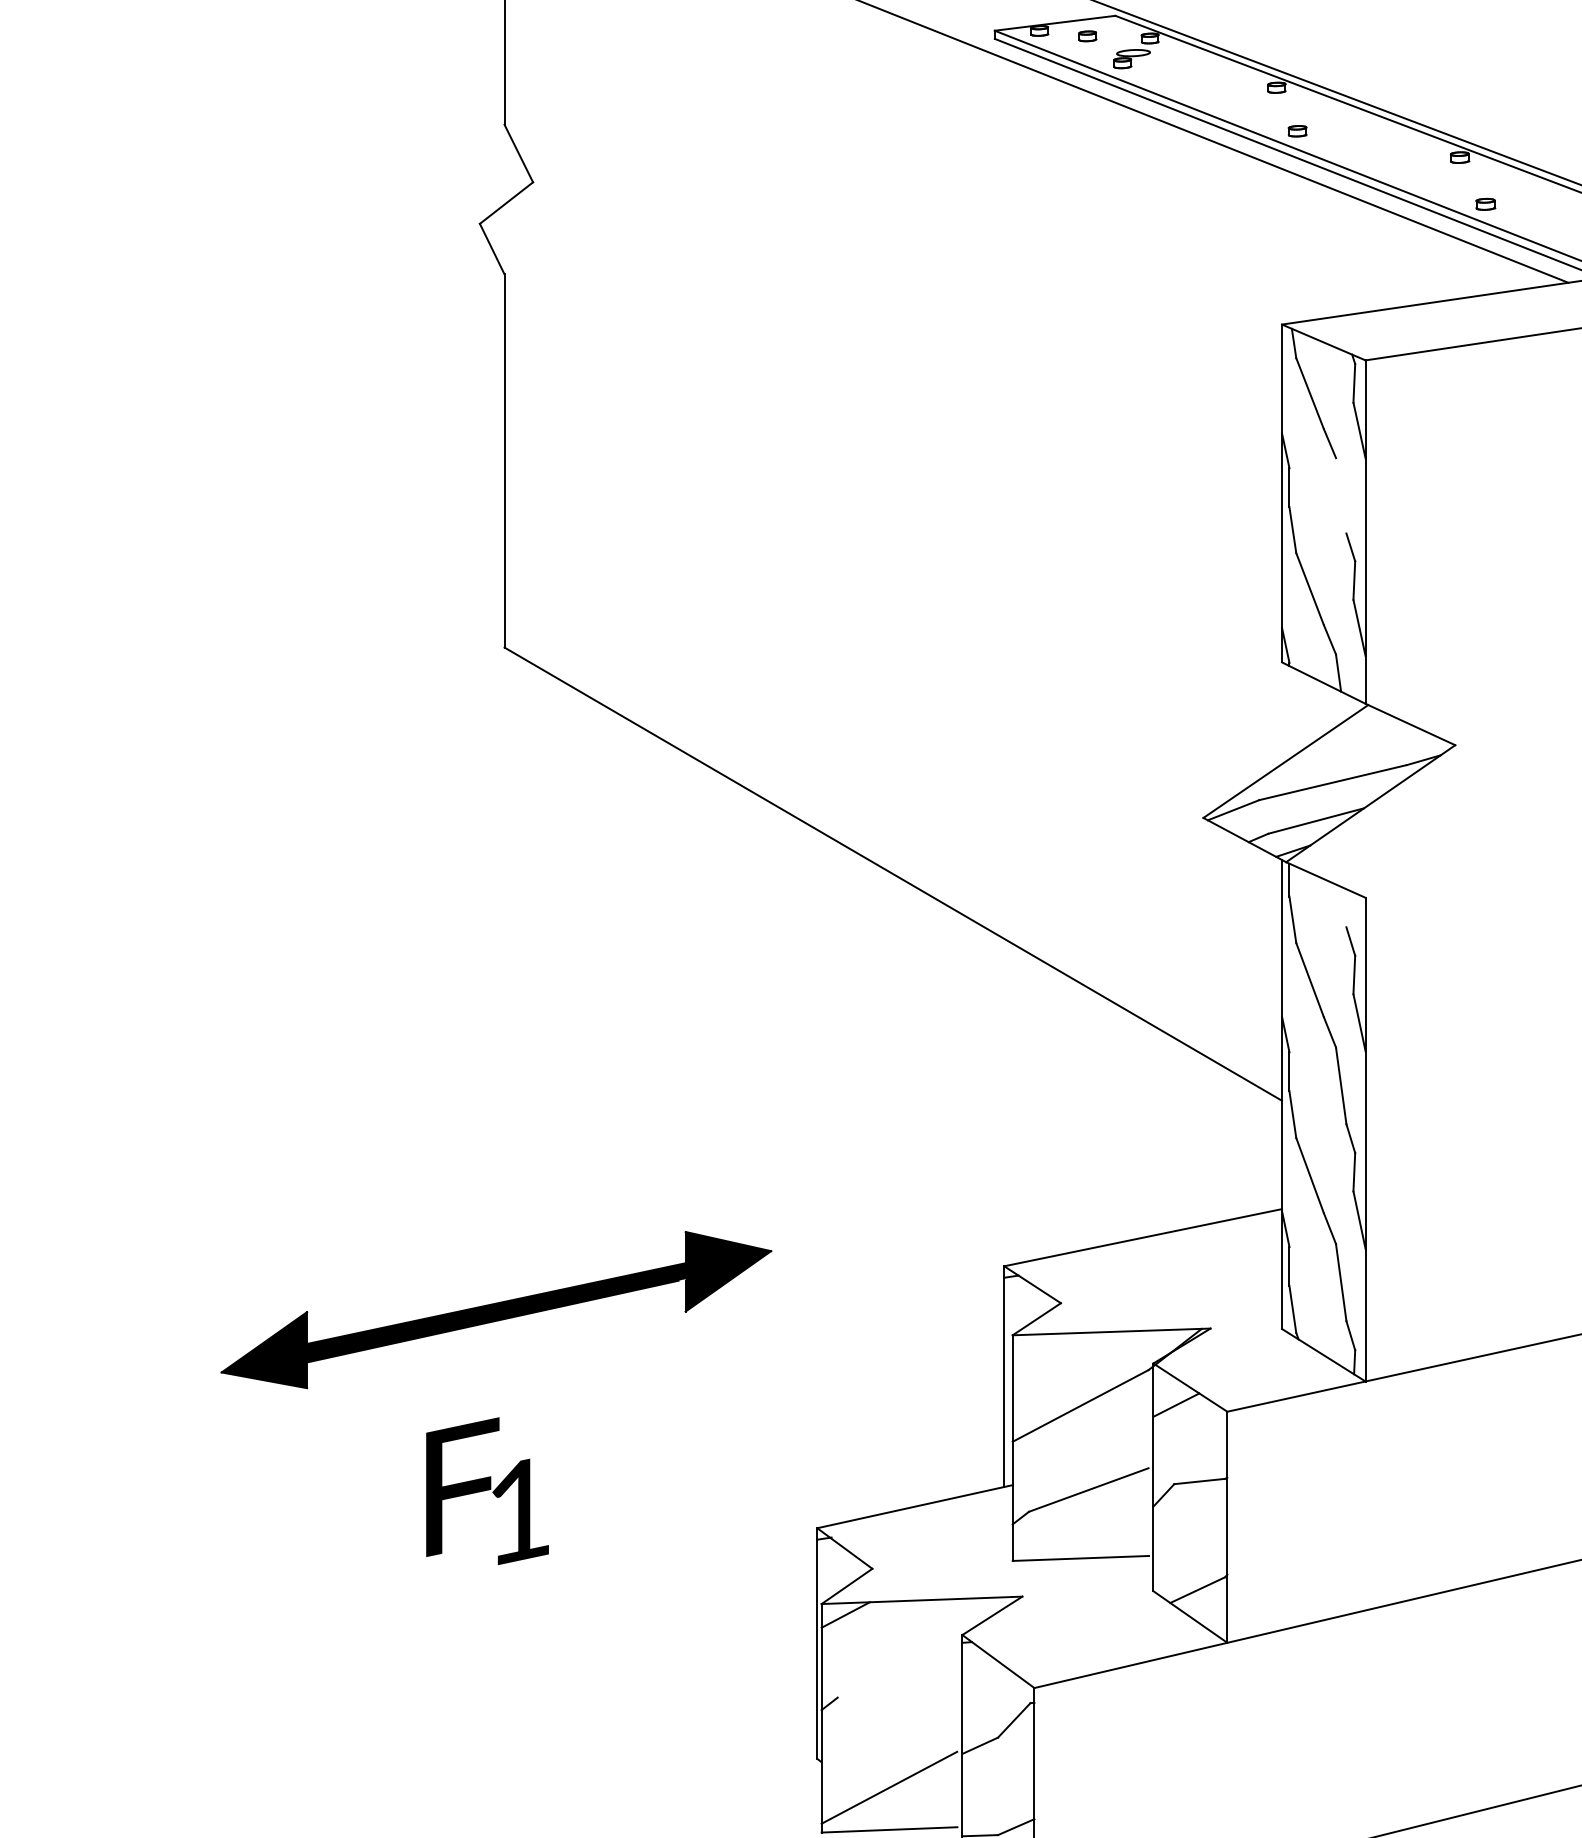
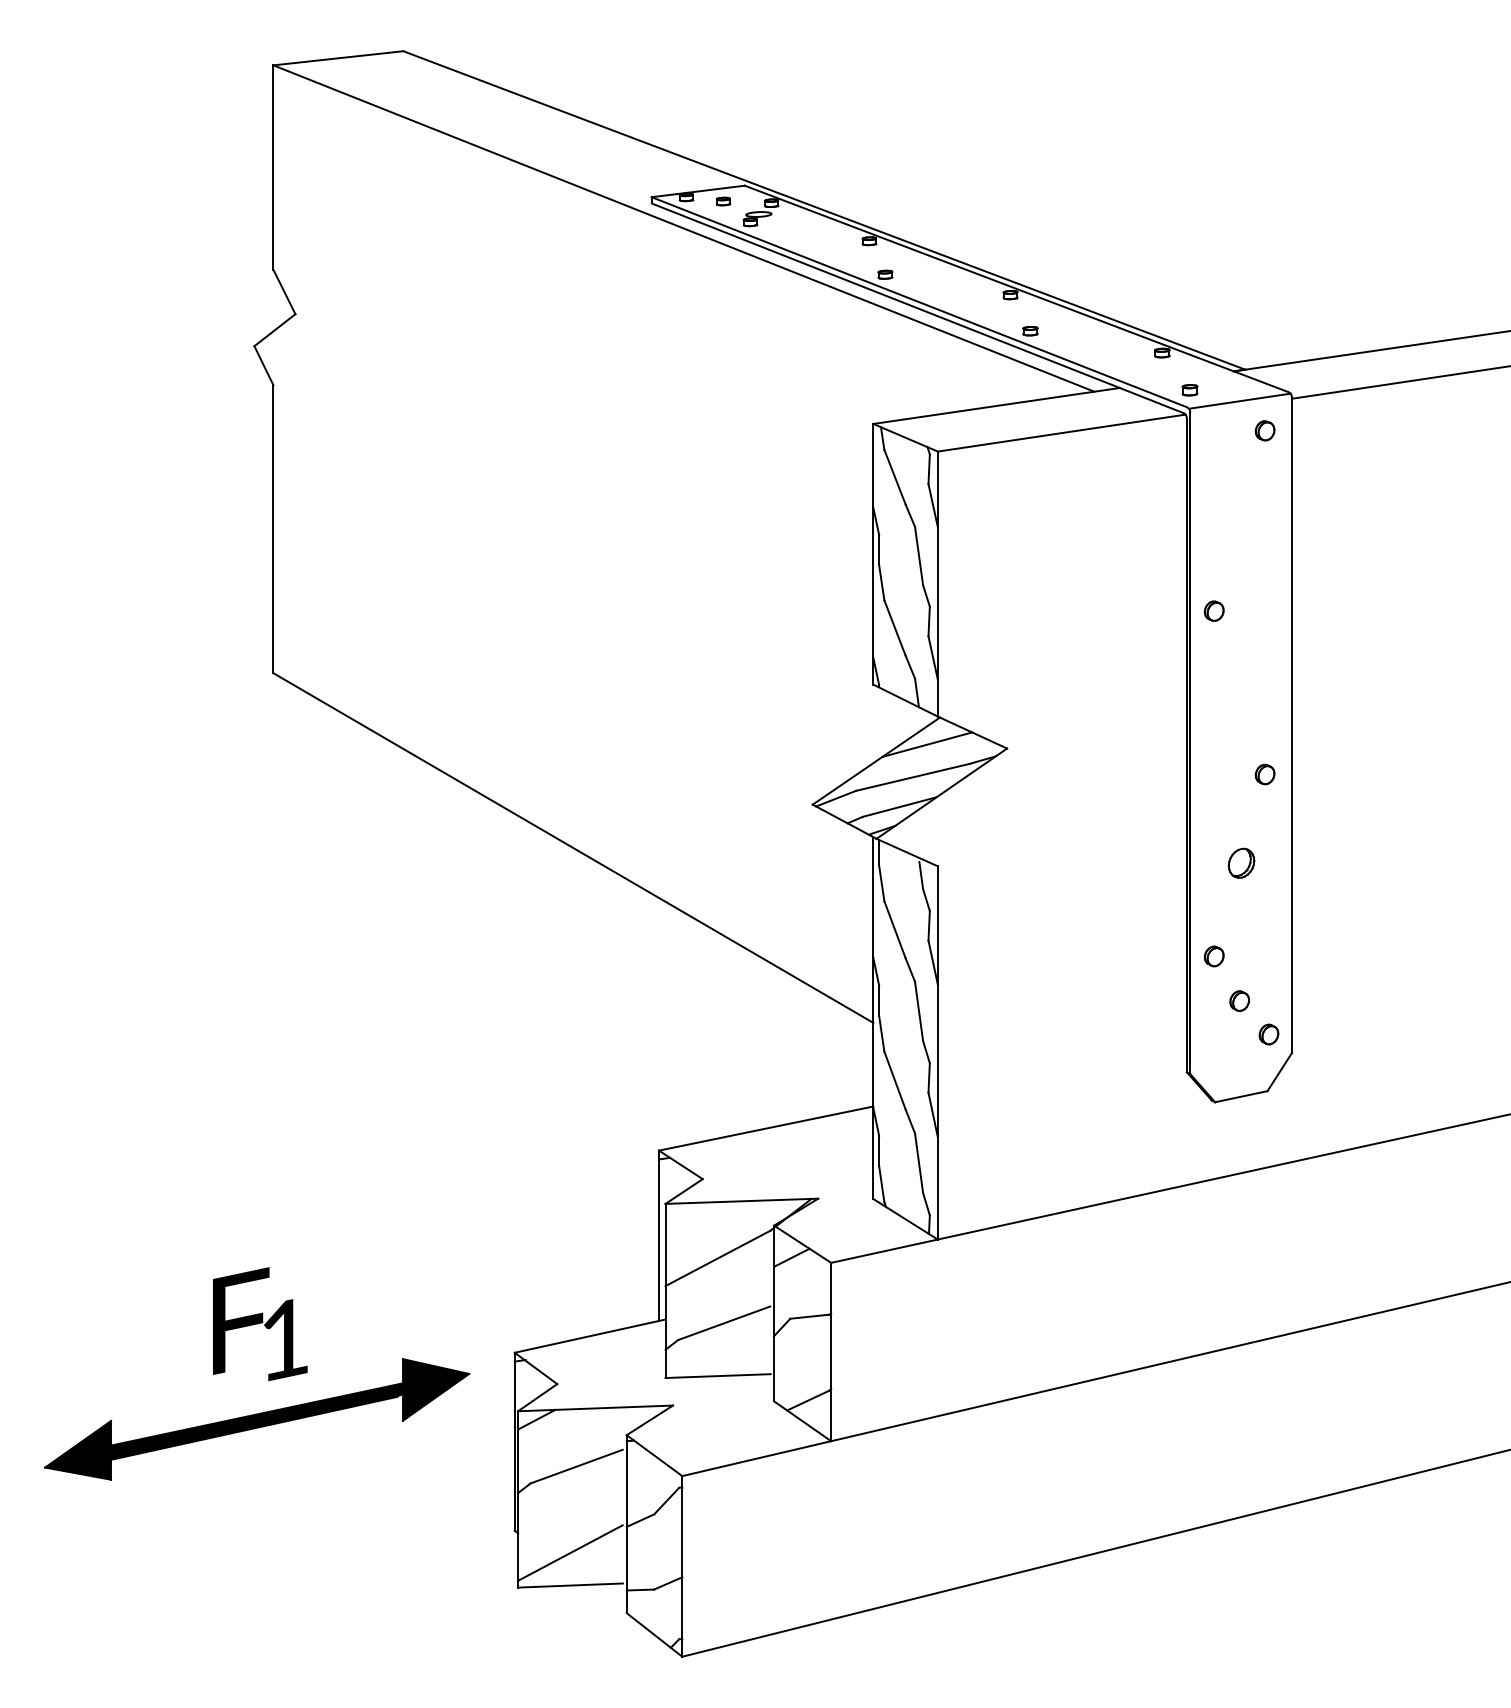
line: (1341, 495) -> (919, 555), added
line: (1352, 739) -> (927, 744), added
line: (1344, 909) -> (921, 875), added
part: (496, 1310) -> (257, 1419), moved
line: (897, 1675) -> (576, 1466), added

